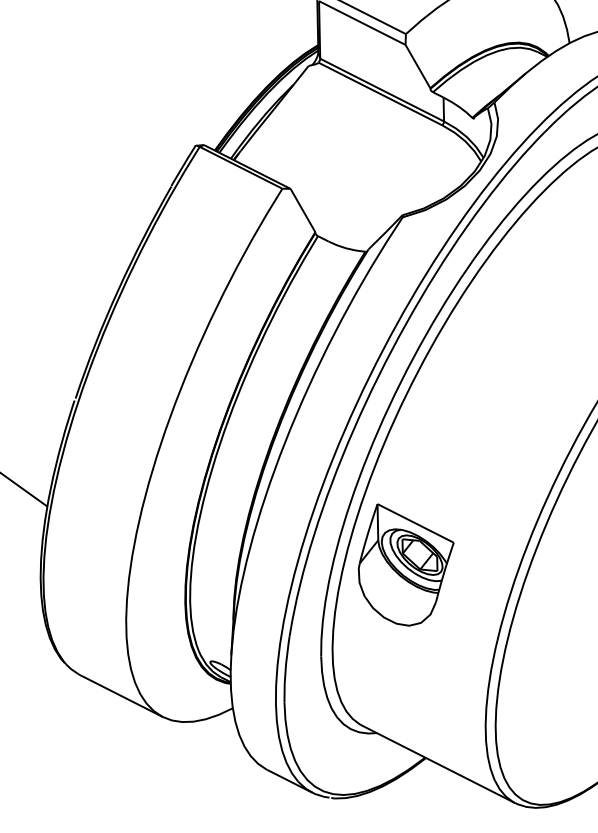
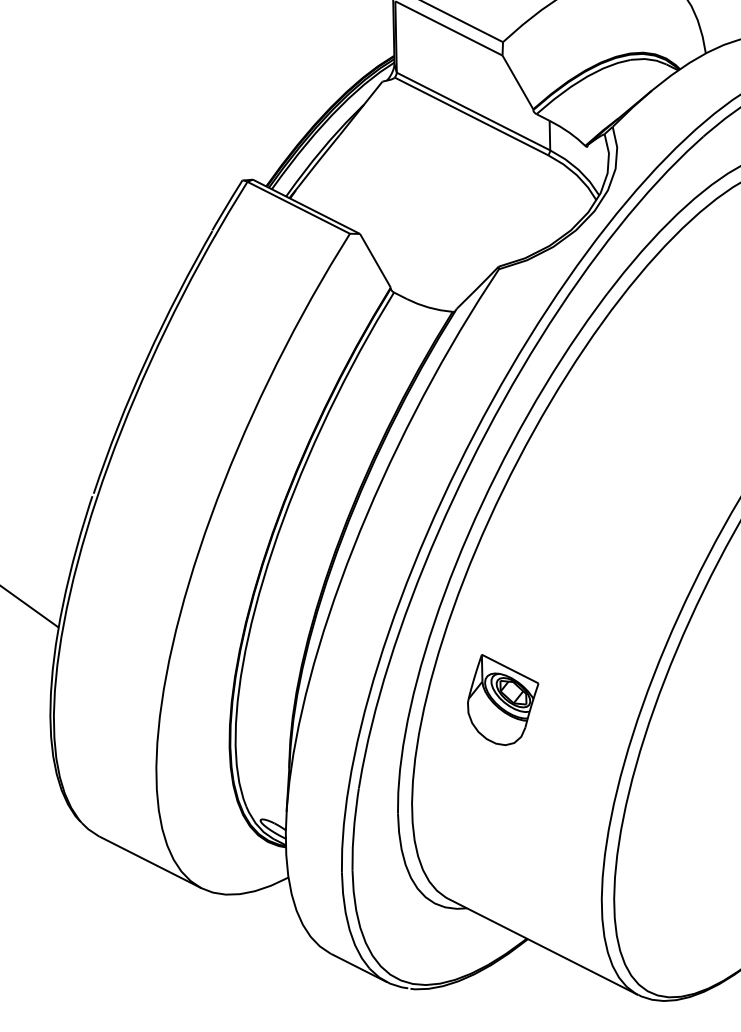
part: (405, 564) -> (502, 699), size x0.6

